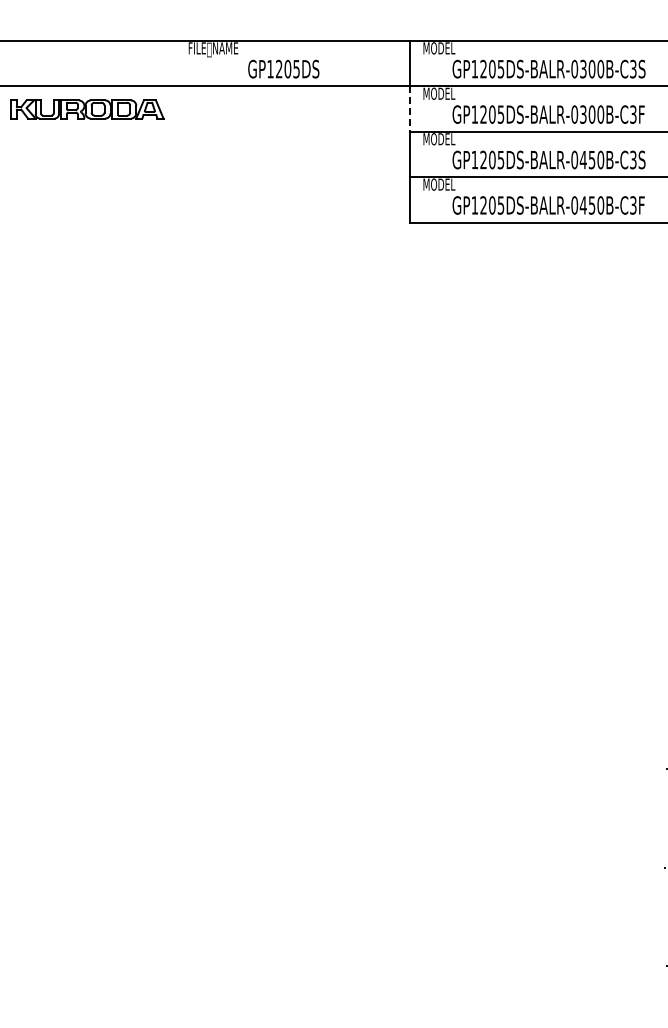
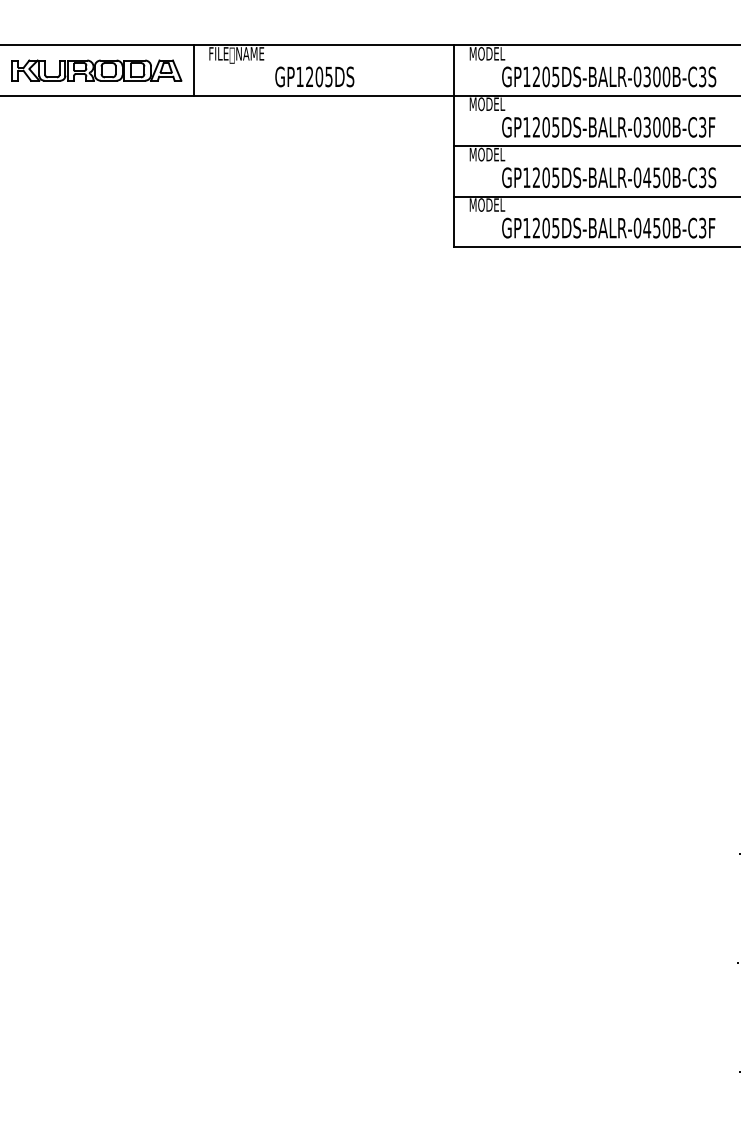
line: (174, 63) -> (193, 70), added
line: (409, 108) -> (454, 120), dashed -> solid
part: (87, 109) -> (96, 70), moved

